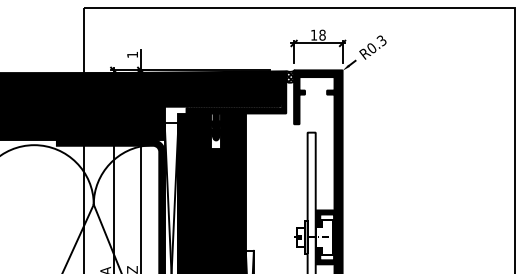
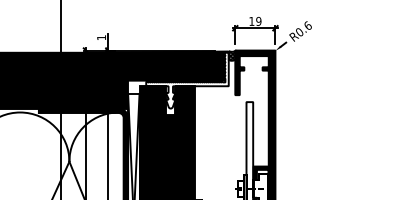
text: (322, 35) -> (258, 21), 18 -> 19
text: (381, 40) -> (307, 25), R0.3 -> R0.6
fill: (236, 106) -> (187, 80), removed

